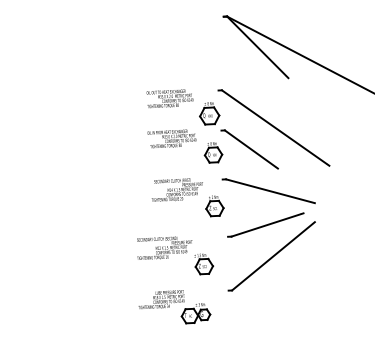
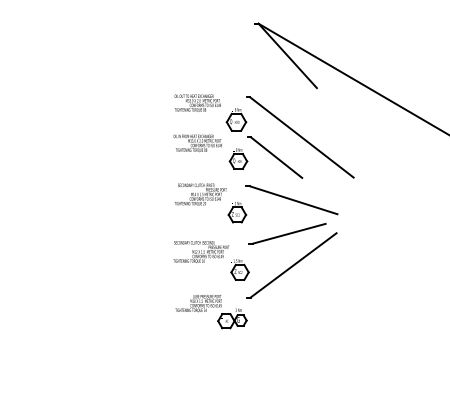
part: (175, 256) -> (211, 260), moved
part: (174, 308) -> (211, 312), moved

